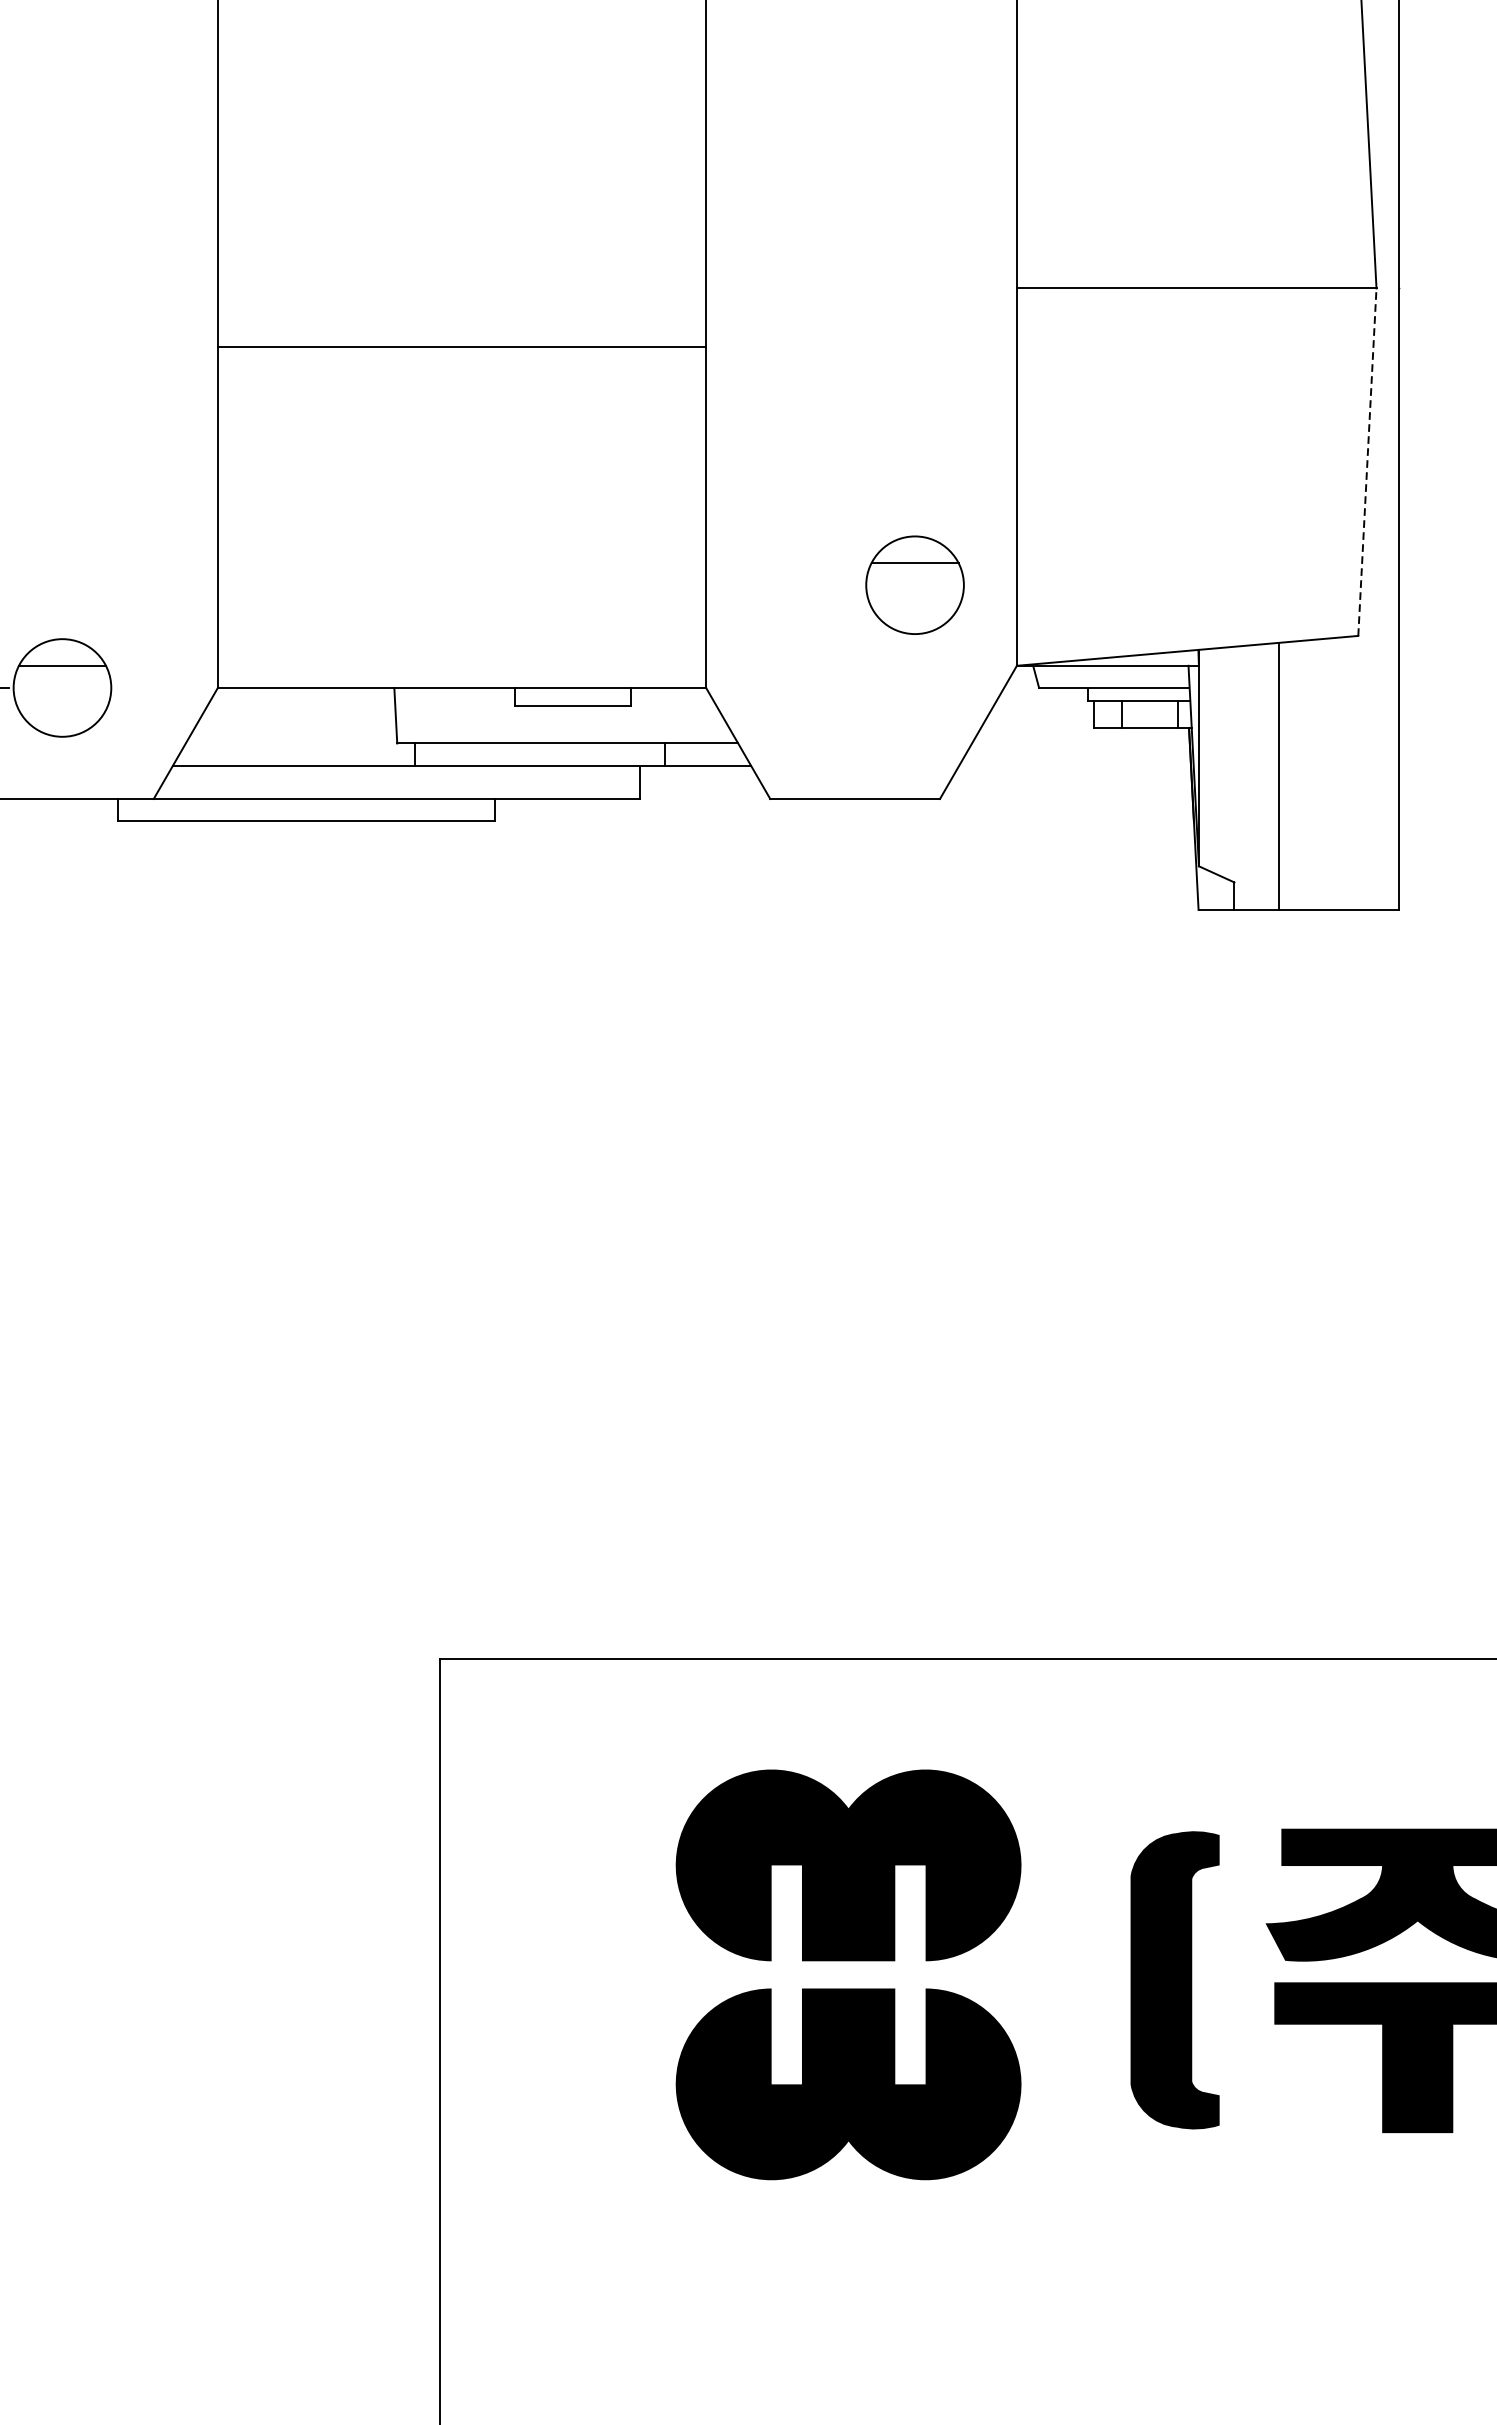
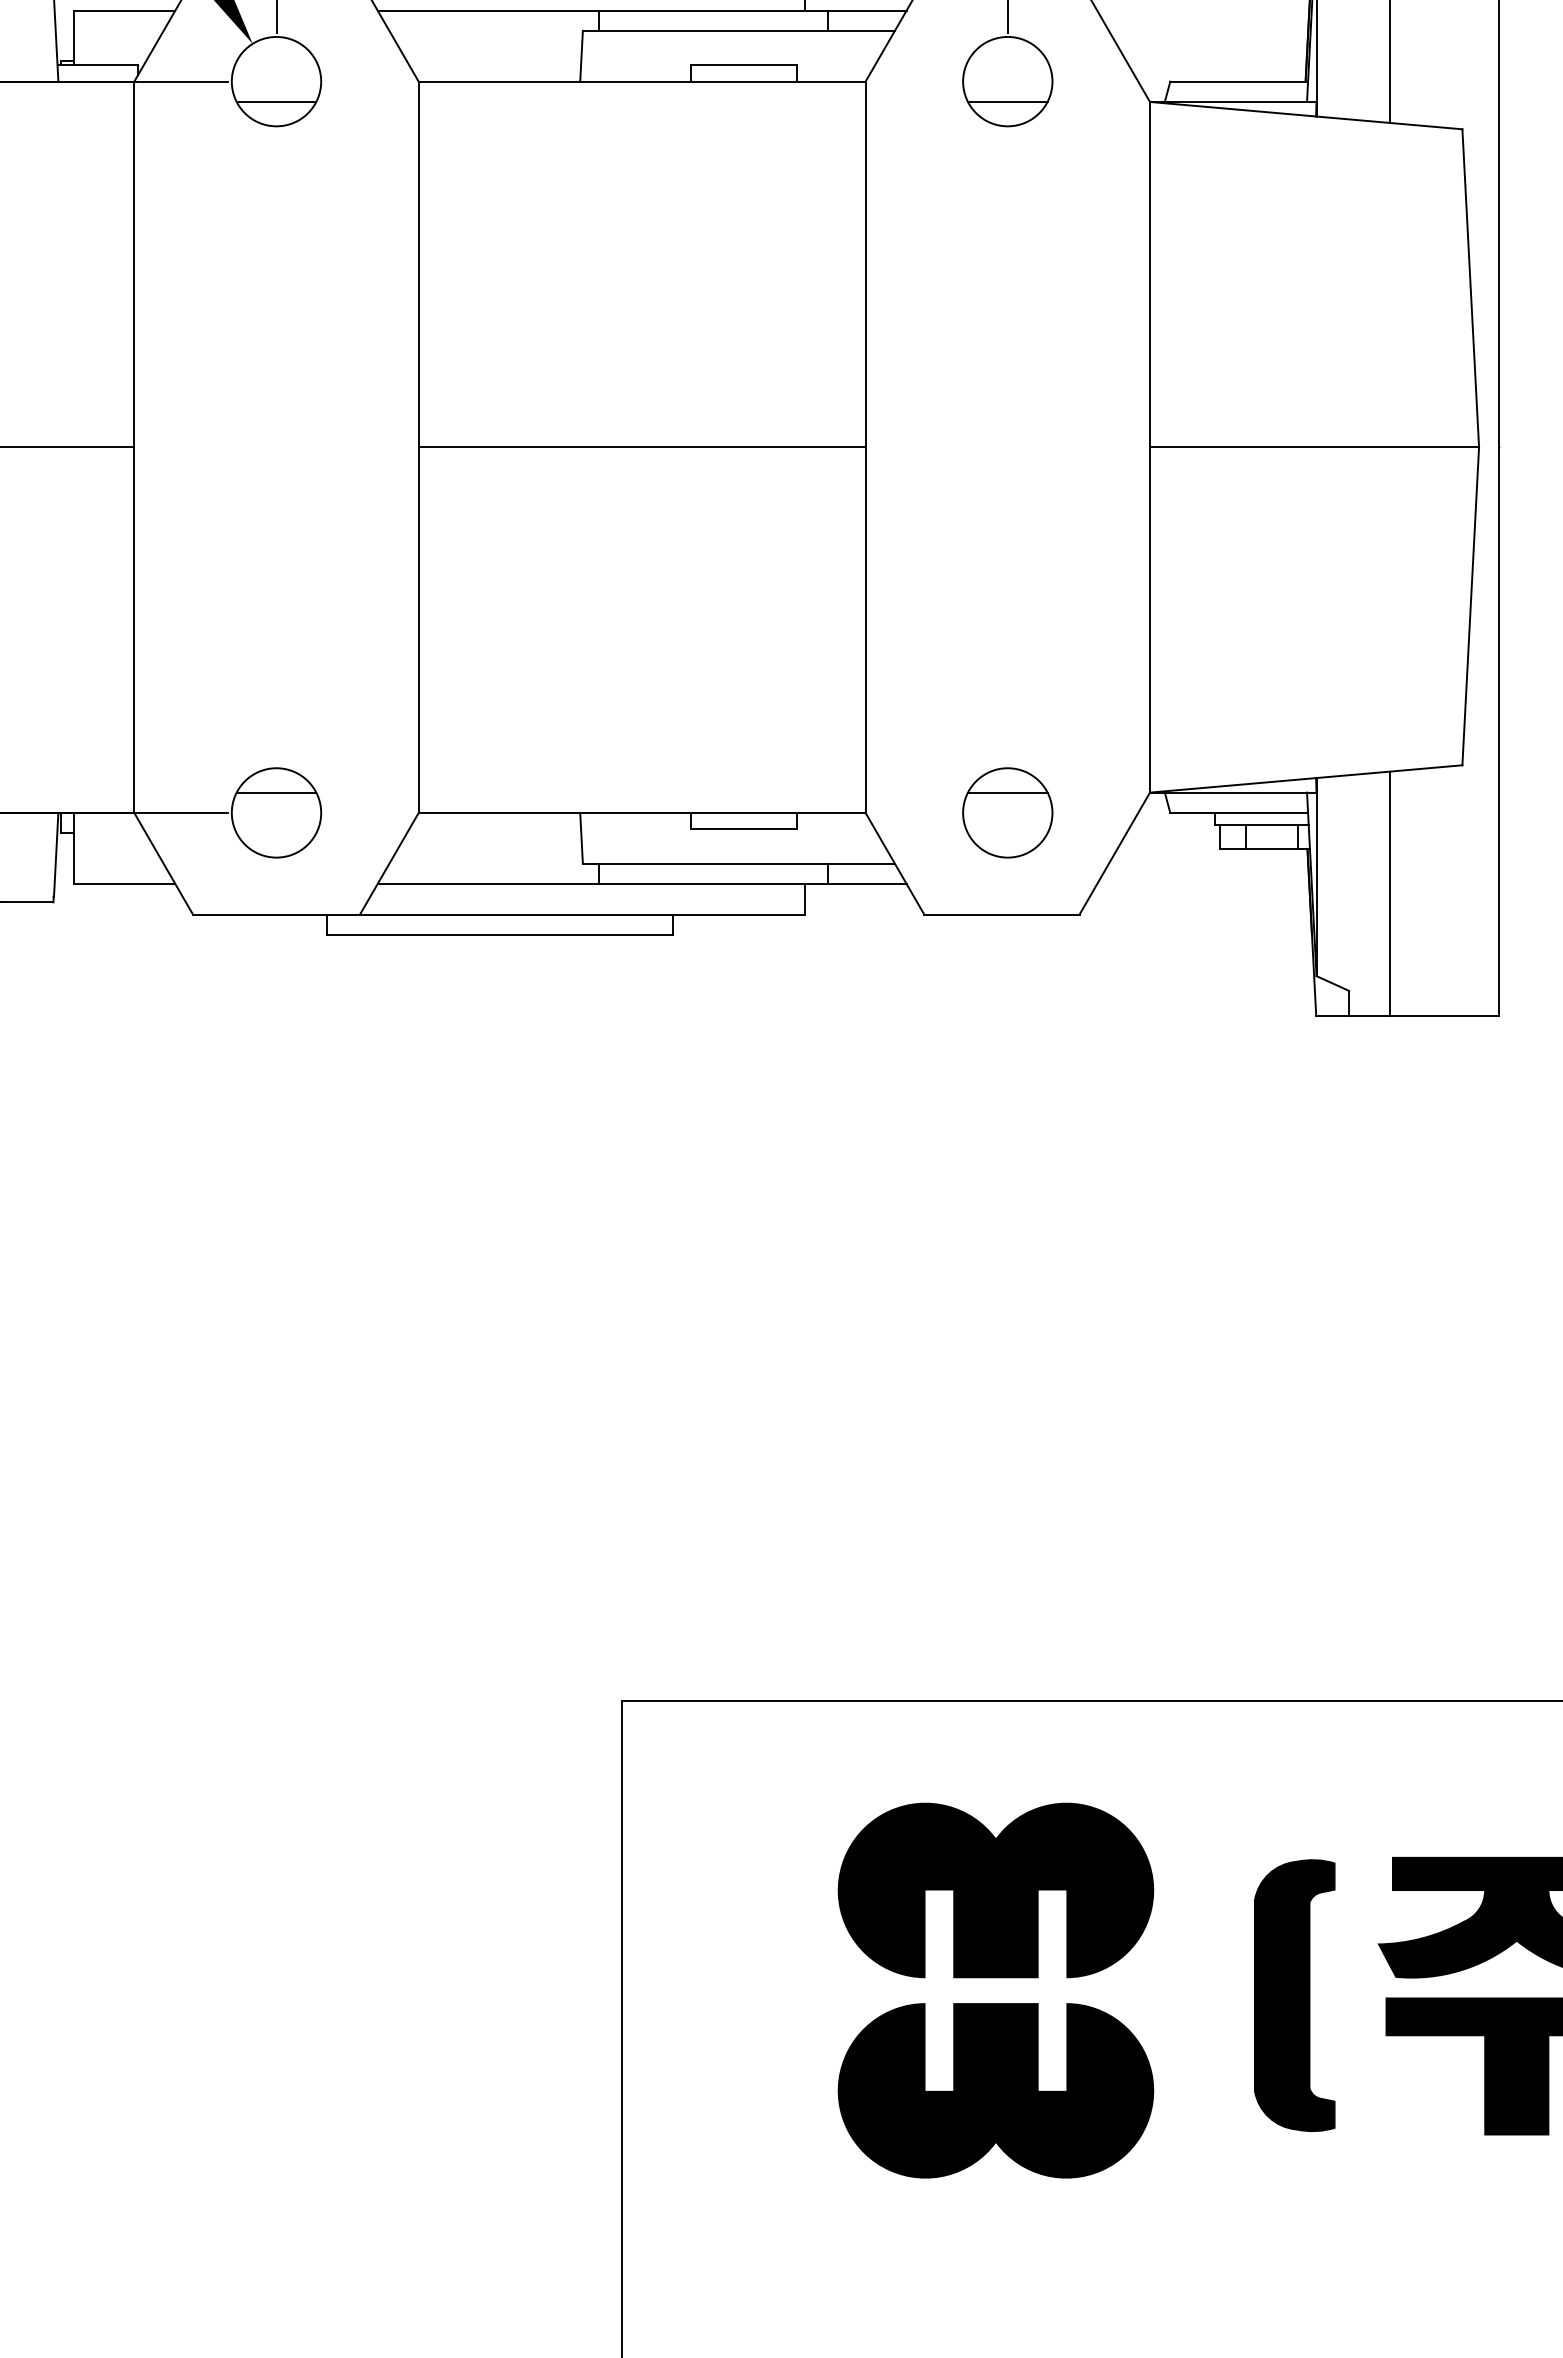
line: (461, 347) -> (641, 447), moved
line: (1367, 461) -> (1470, 605), dashed -> solid
part: (914, 584) -> (1007, 812), moved

